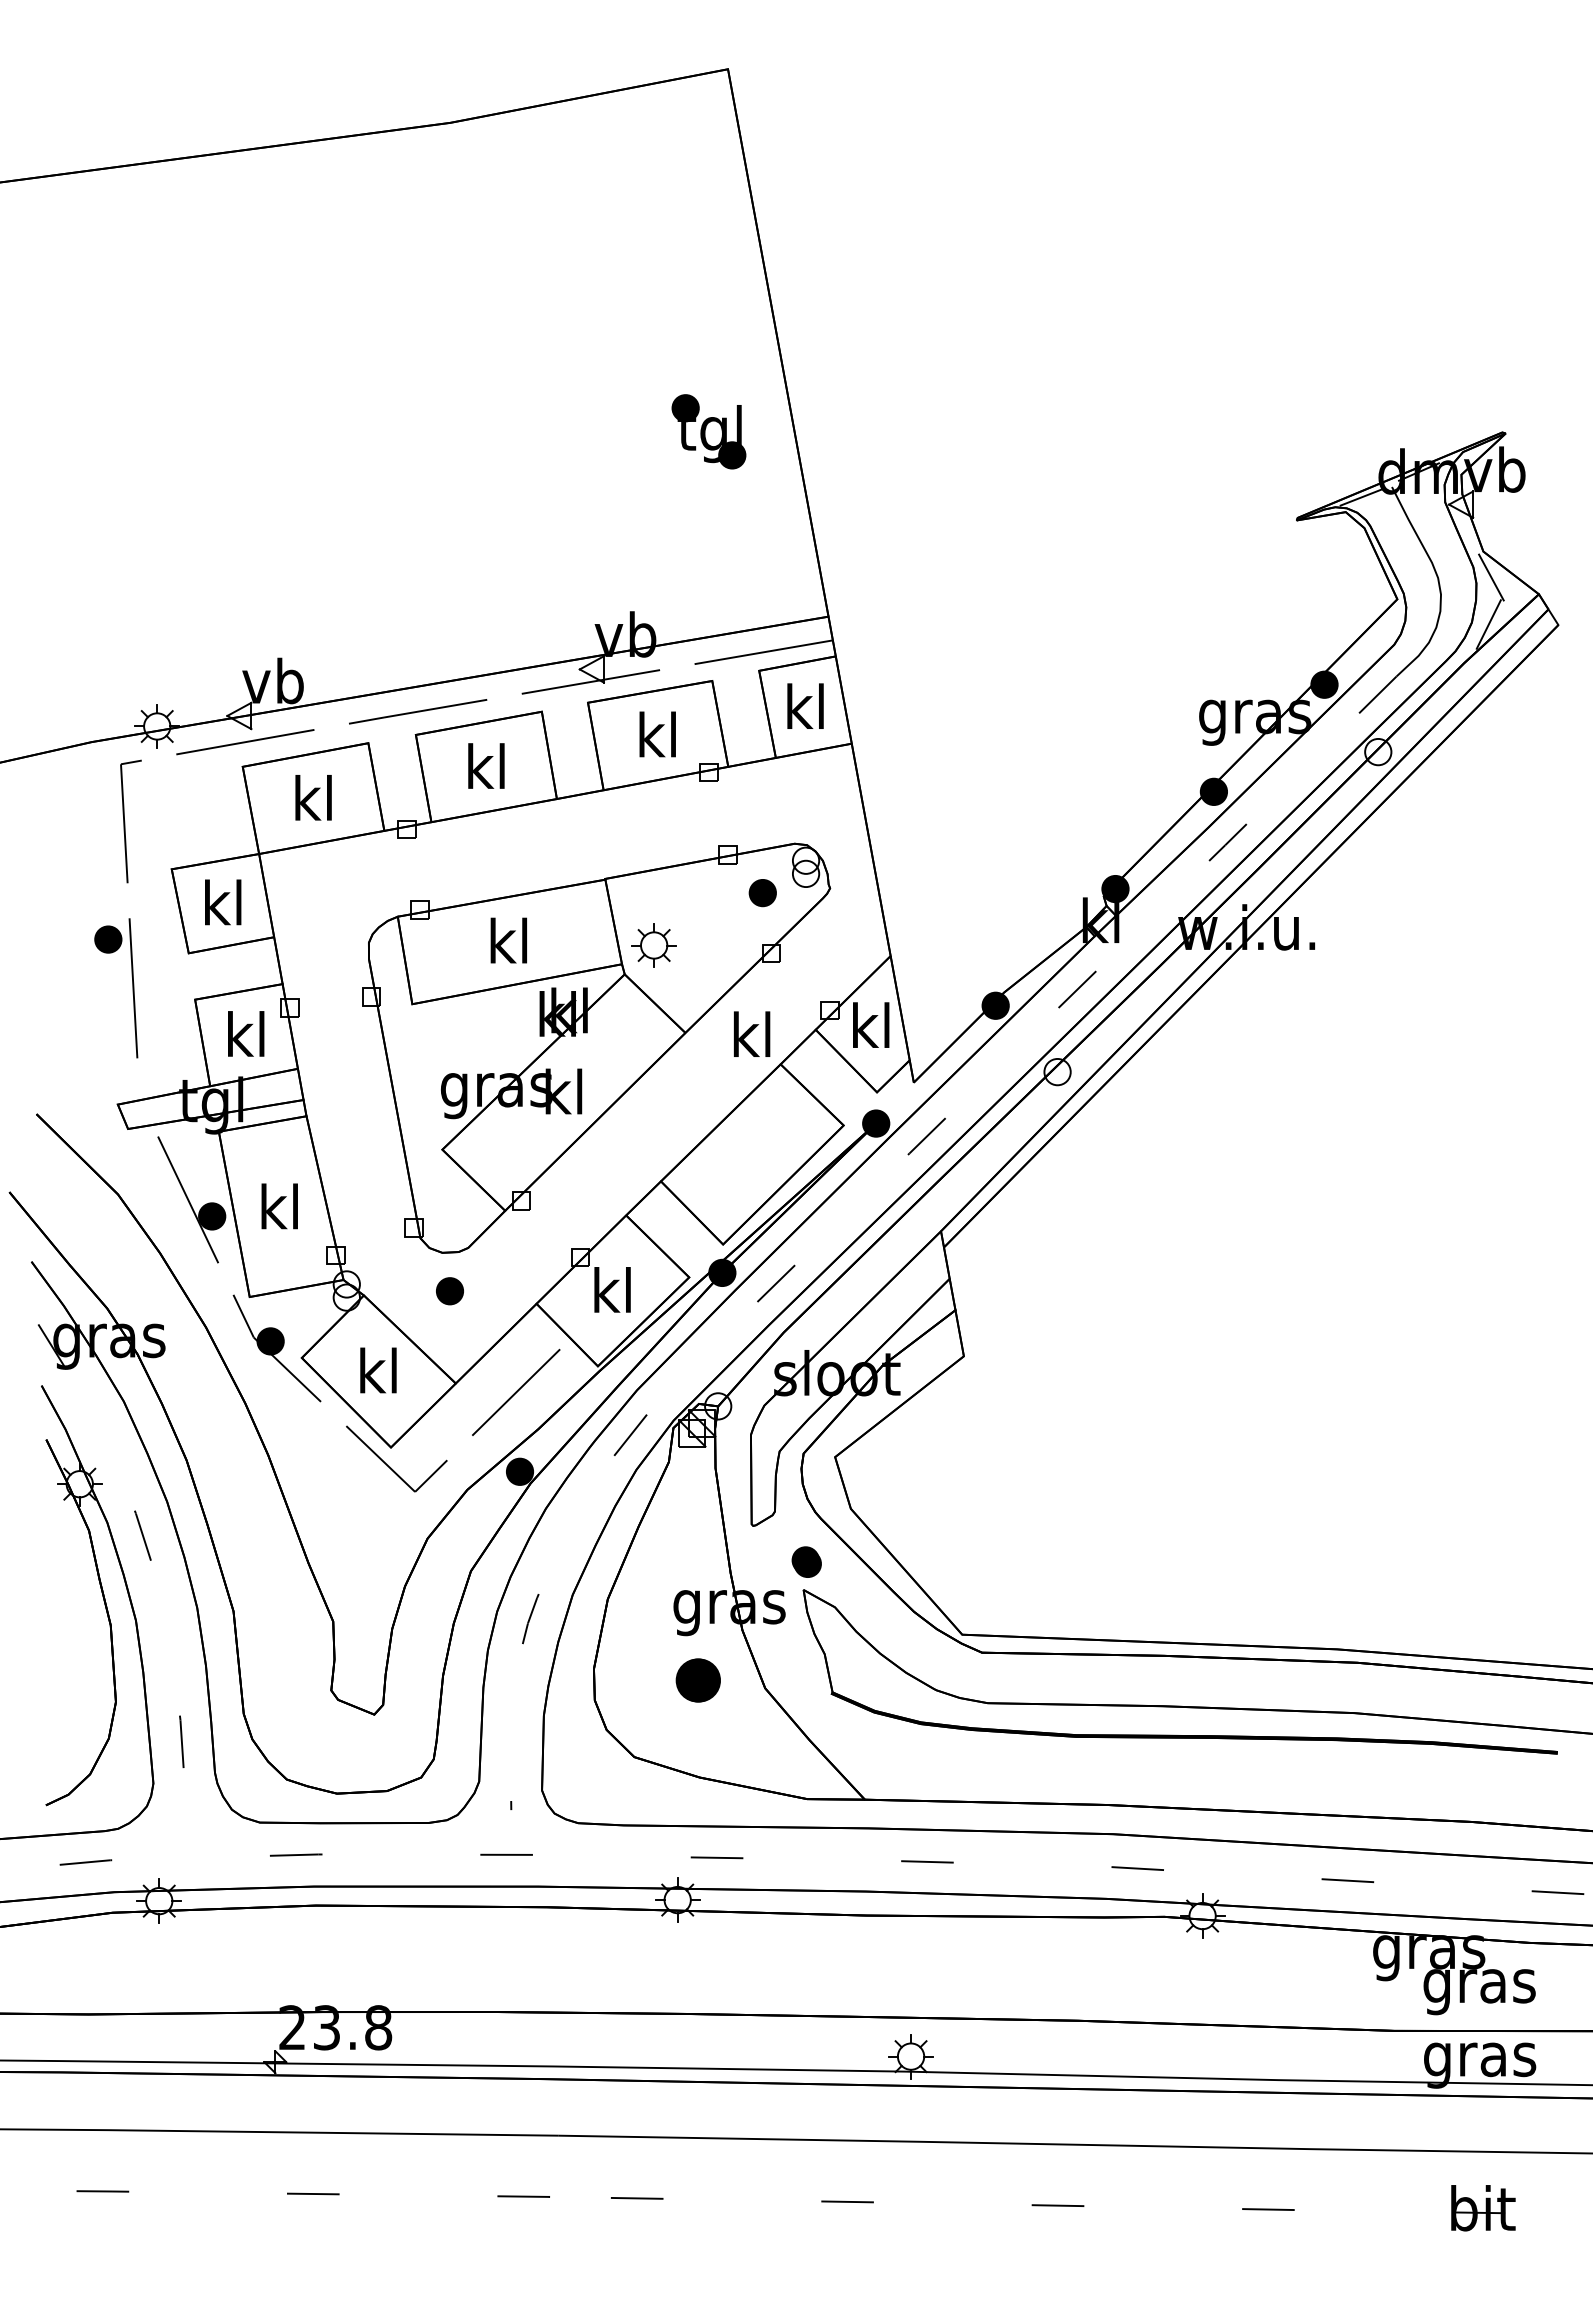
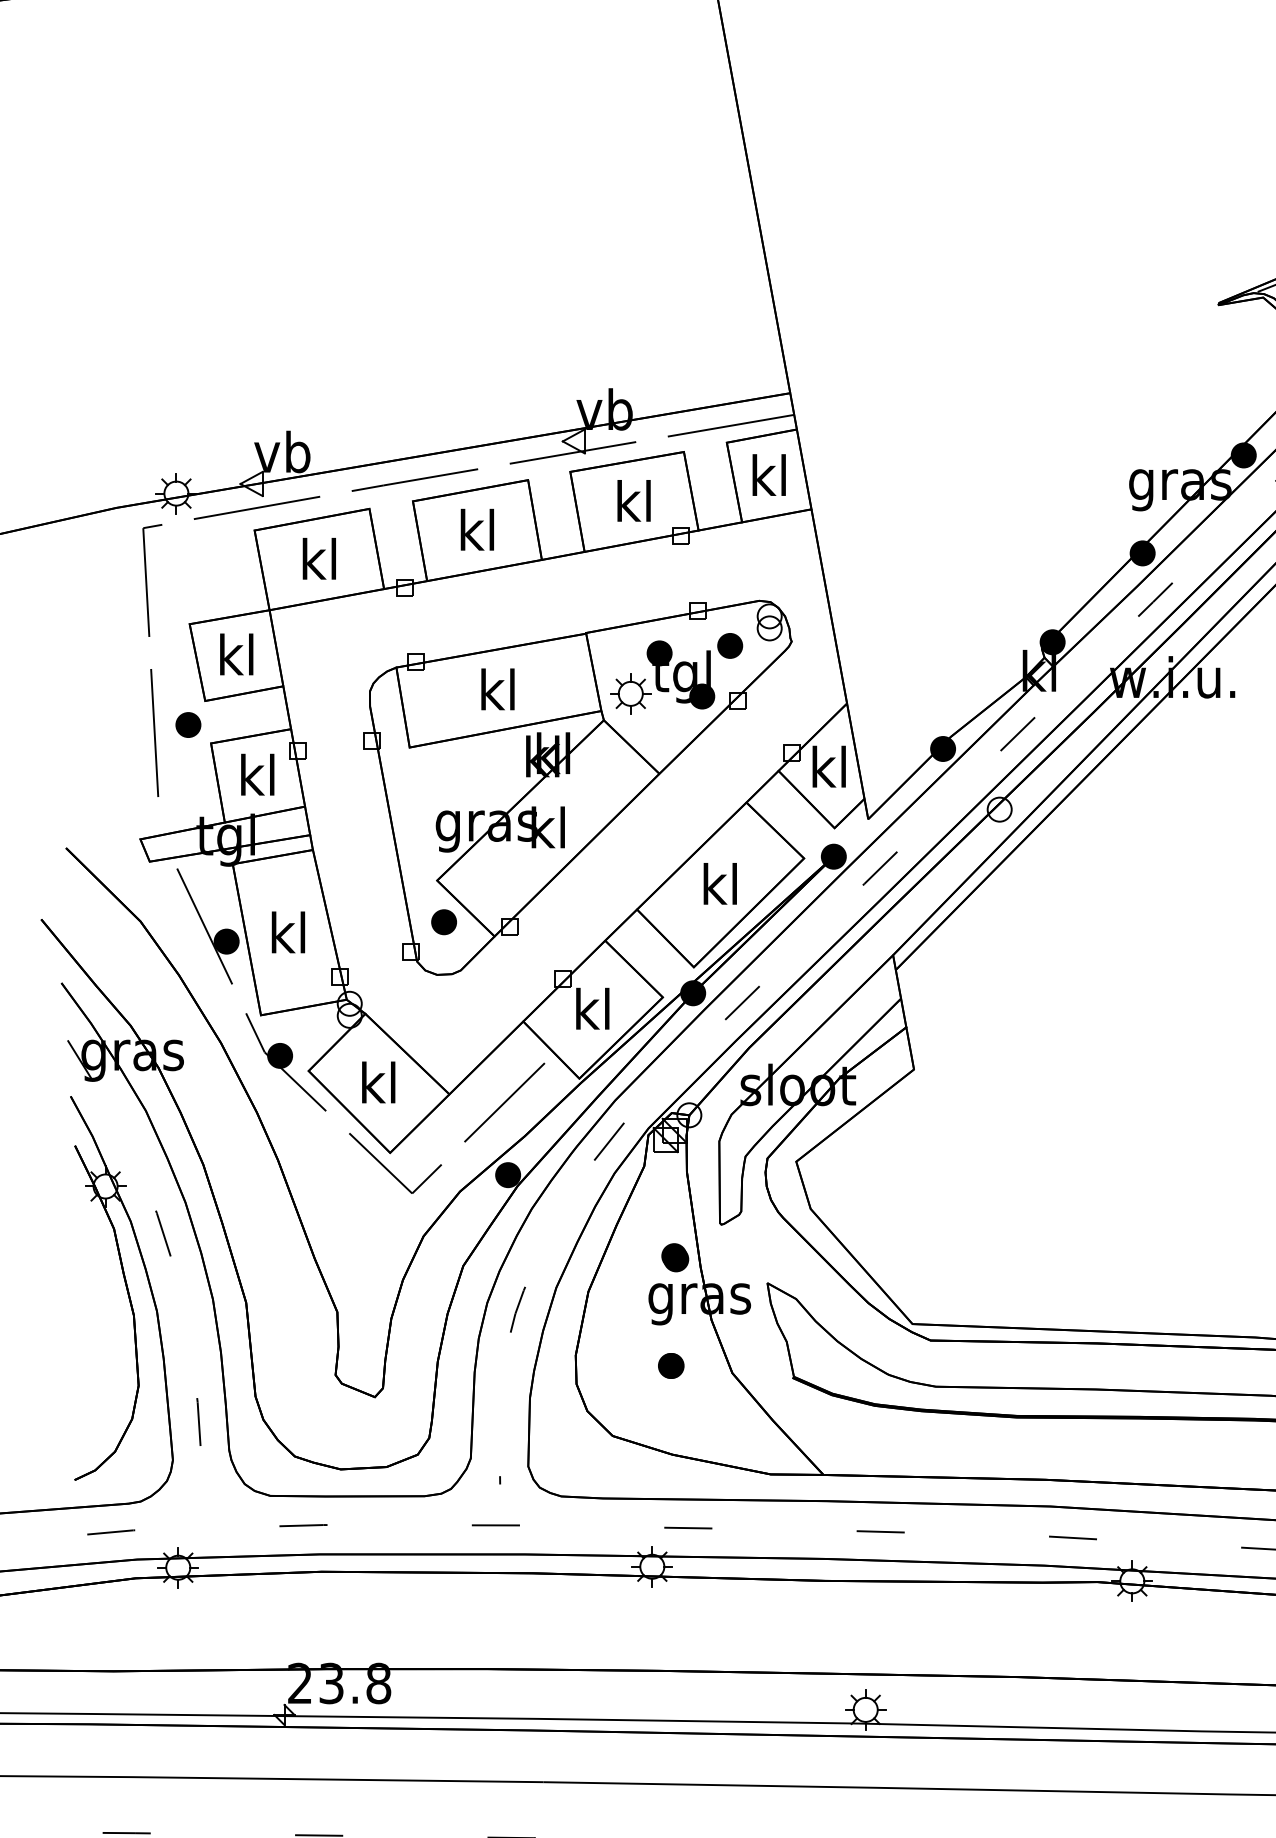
part: (708, 431) -> (680, 674), moved
part: (108, 939) -> (188, 724), moved
text: (752, 1033) -> (720, 883), moved
part: (449, 1291) -> (443, 922), moved
part: (806, 1561) -> (675, 1257), moved
part: (698, 1680) -> (671, 1365), size x0.62

